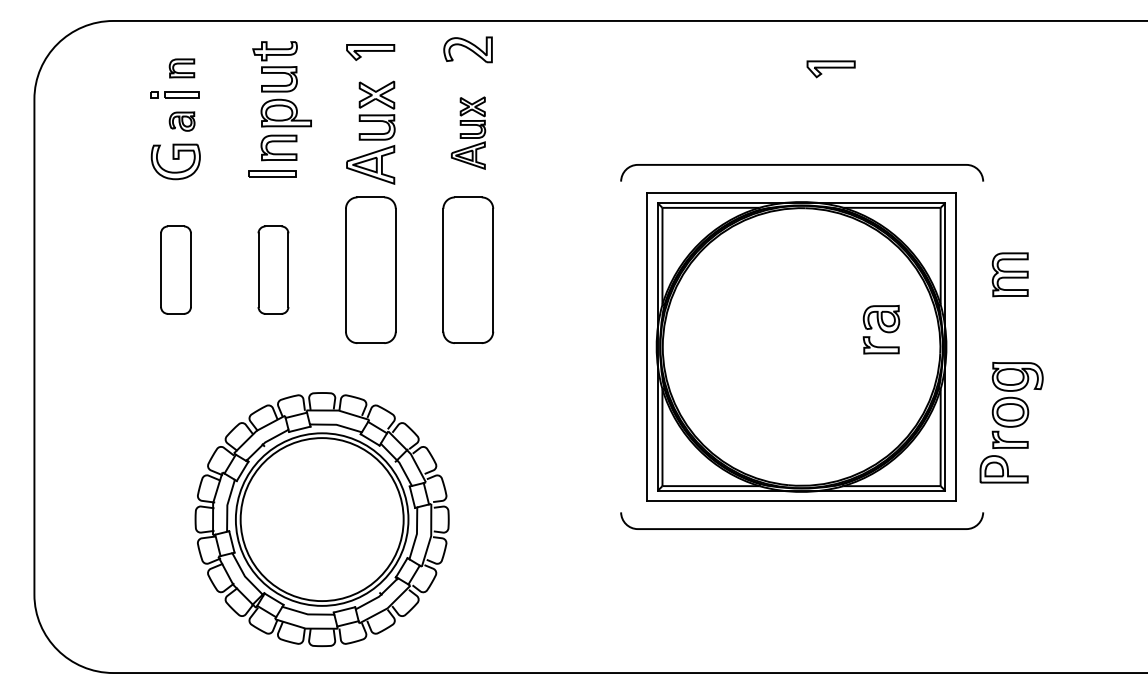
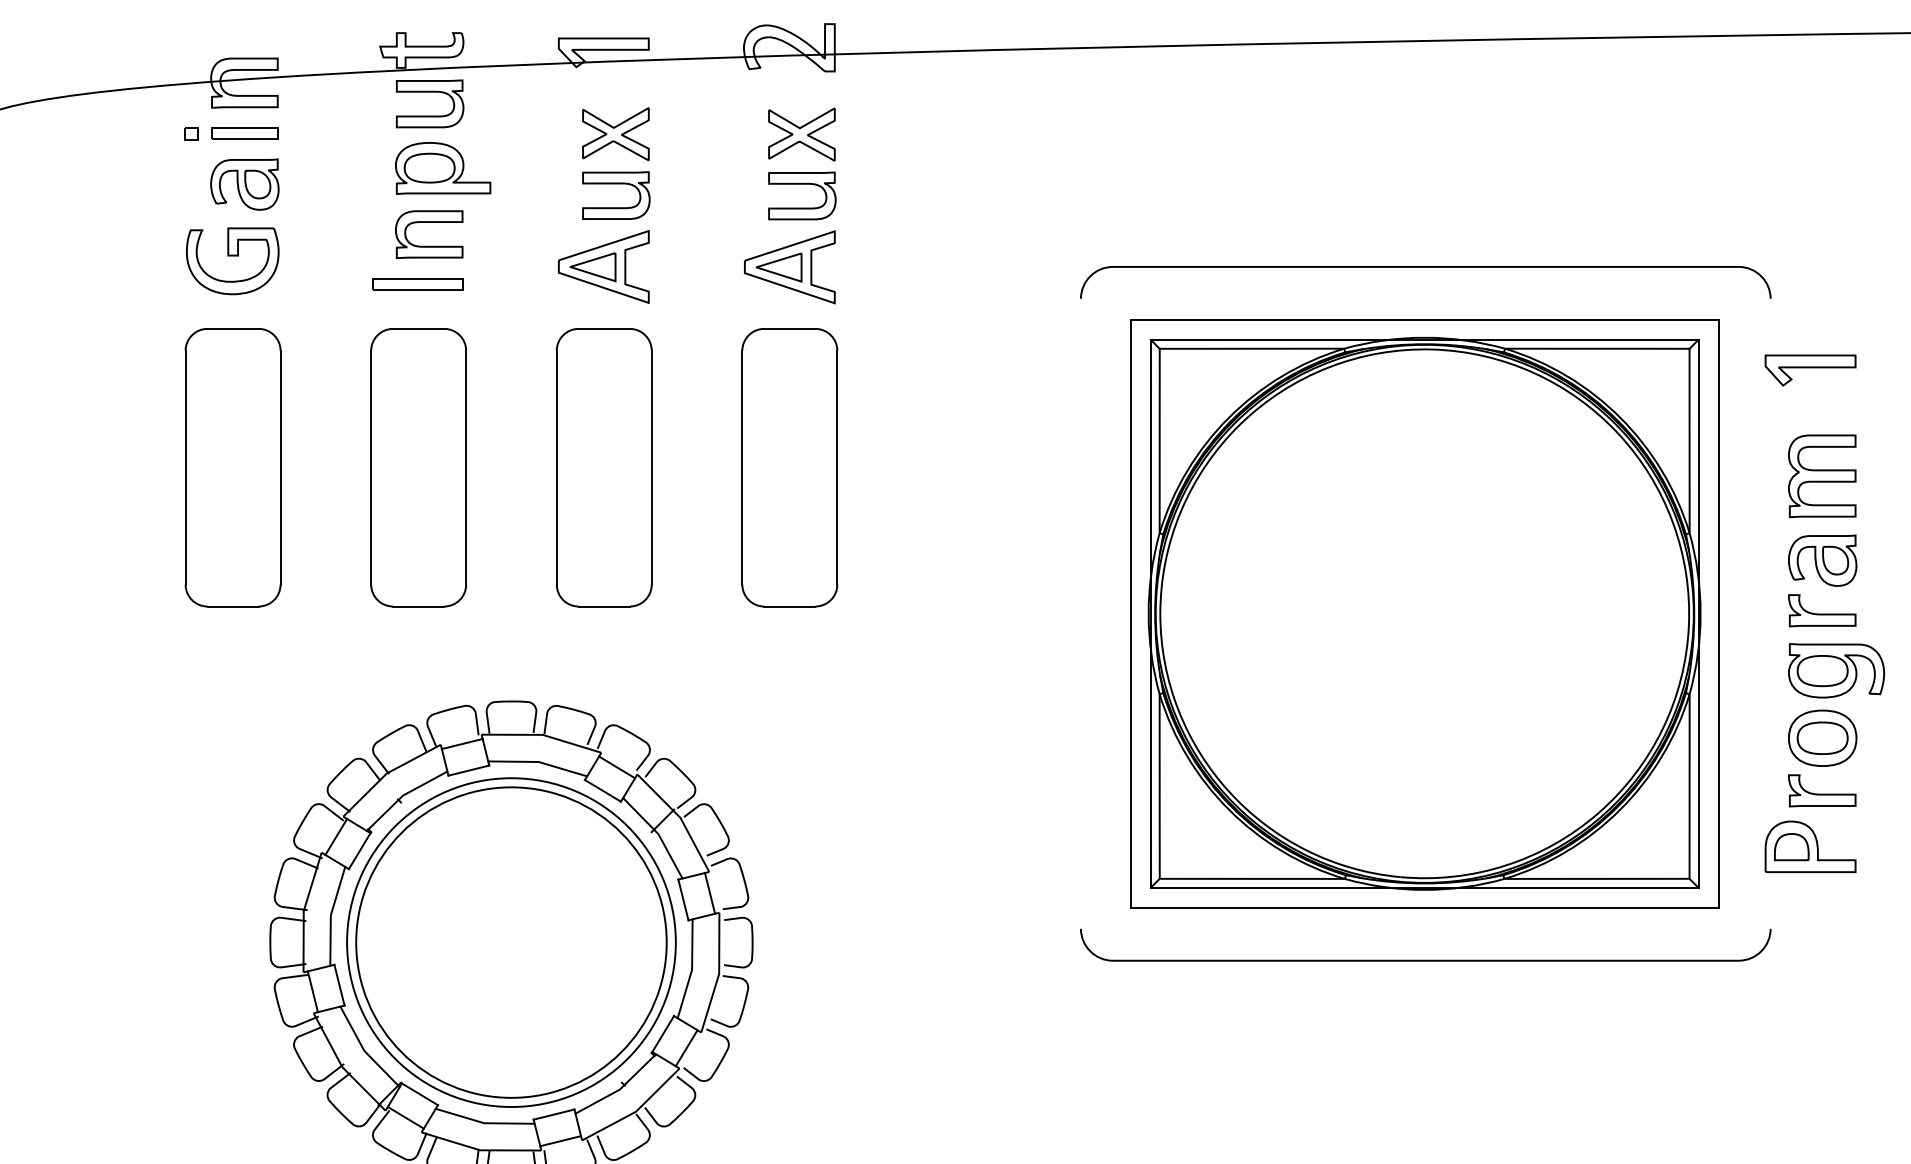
part: (181, 68) -> (243, 83), size x1.43
part: (830, 69) -> (1809, 370), moved
part: (181, 121) -> (243, 184), size x1.43
part: (468, 133) -> (790, 207), size x1.43
part: (175, 269) -> (232, 466), size x1.67
part: (273, 269) -> (418, 466), size x1.67
part: (881, 329) -> (1822, 580), moved

